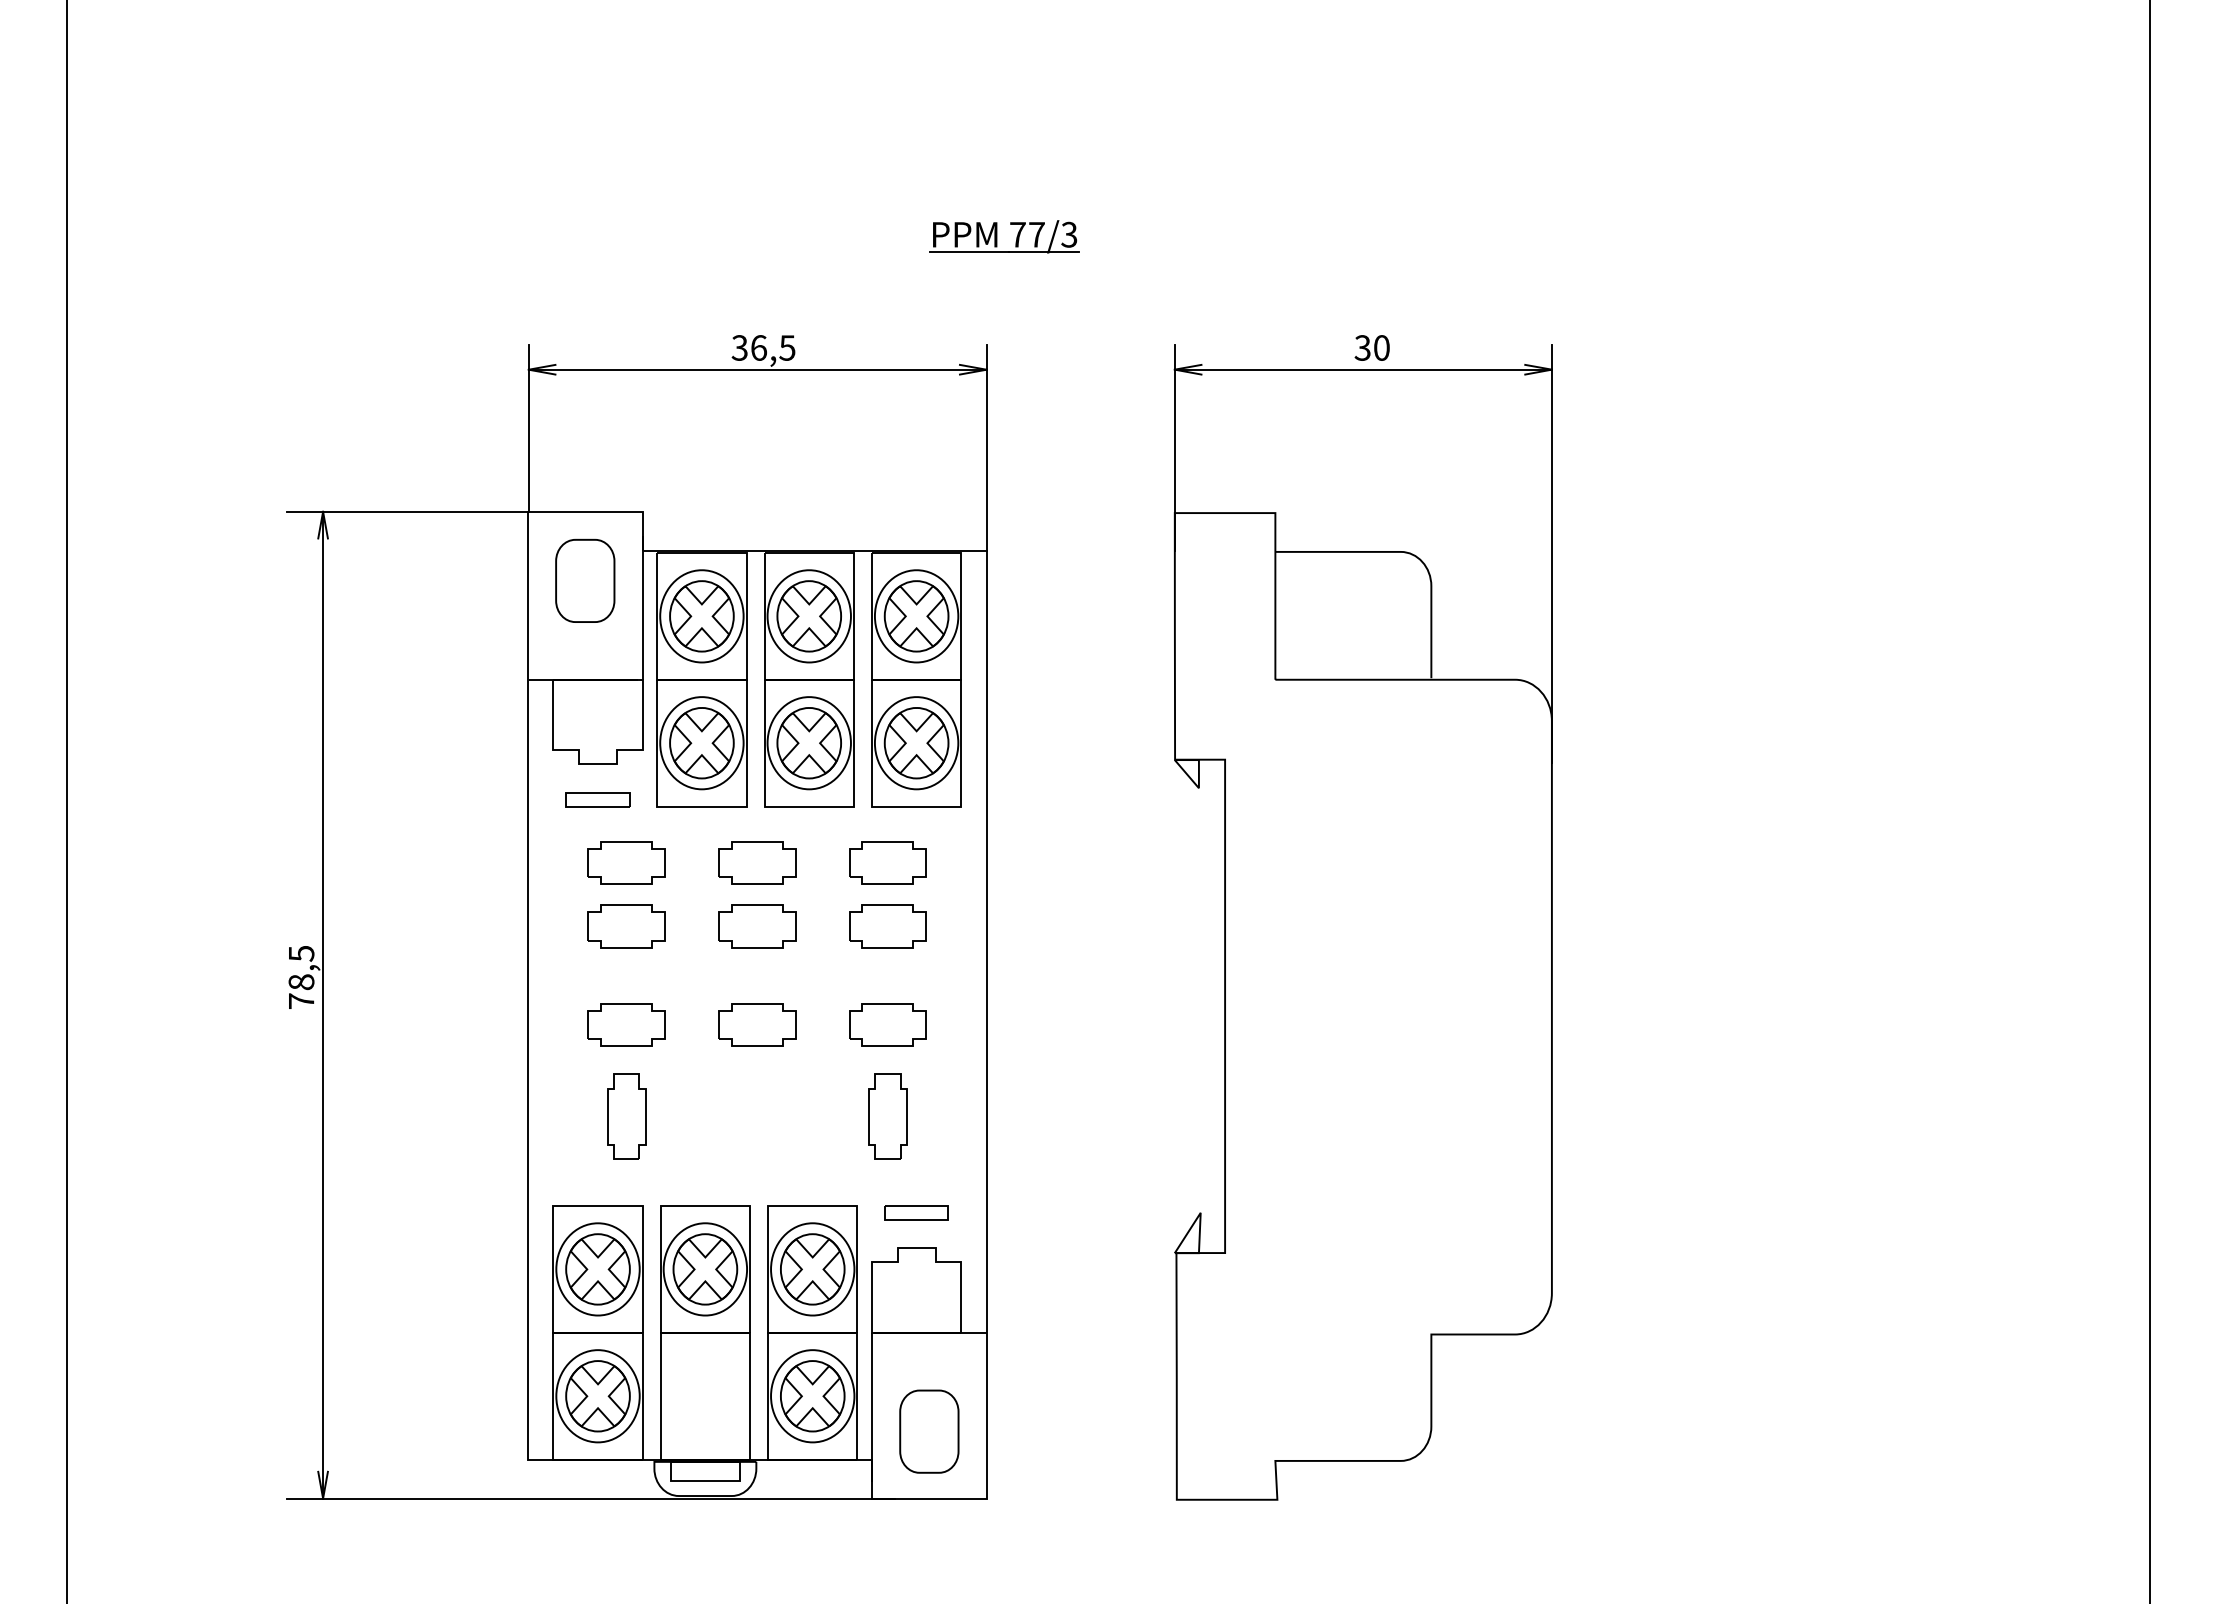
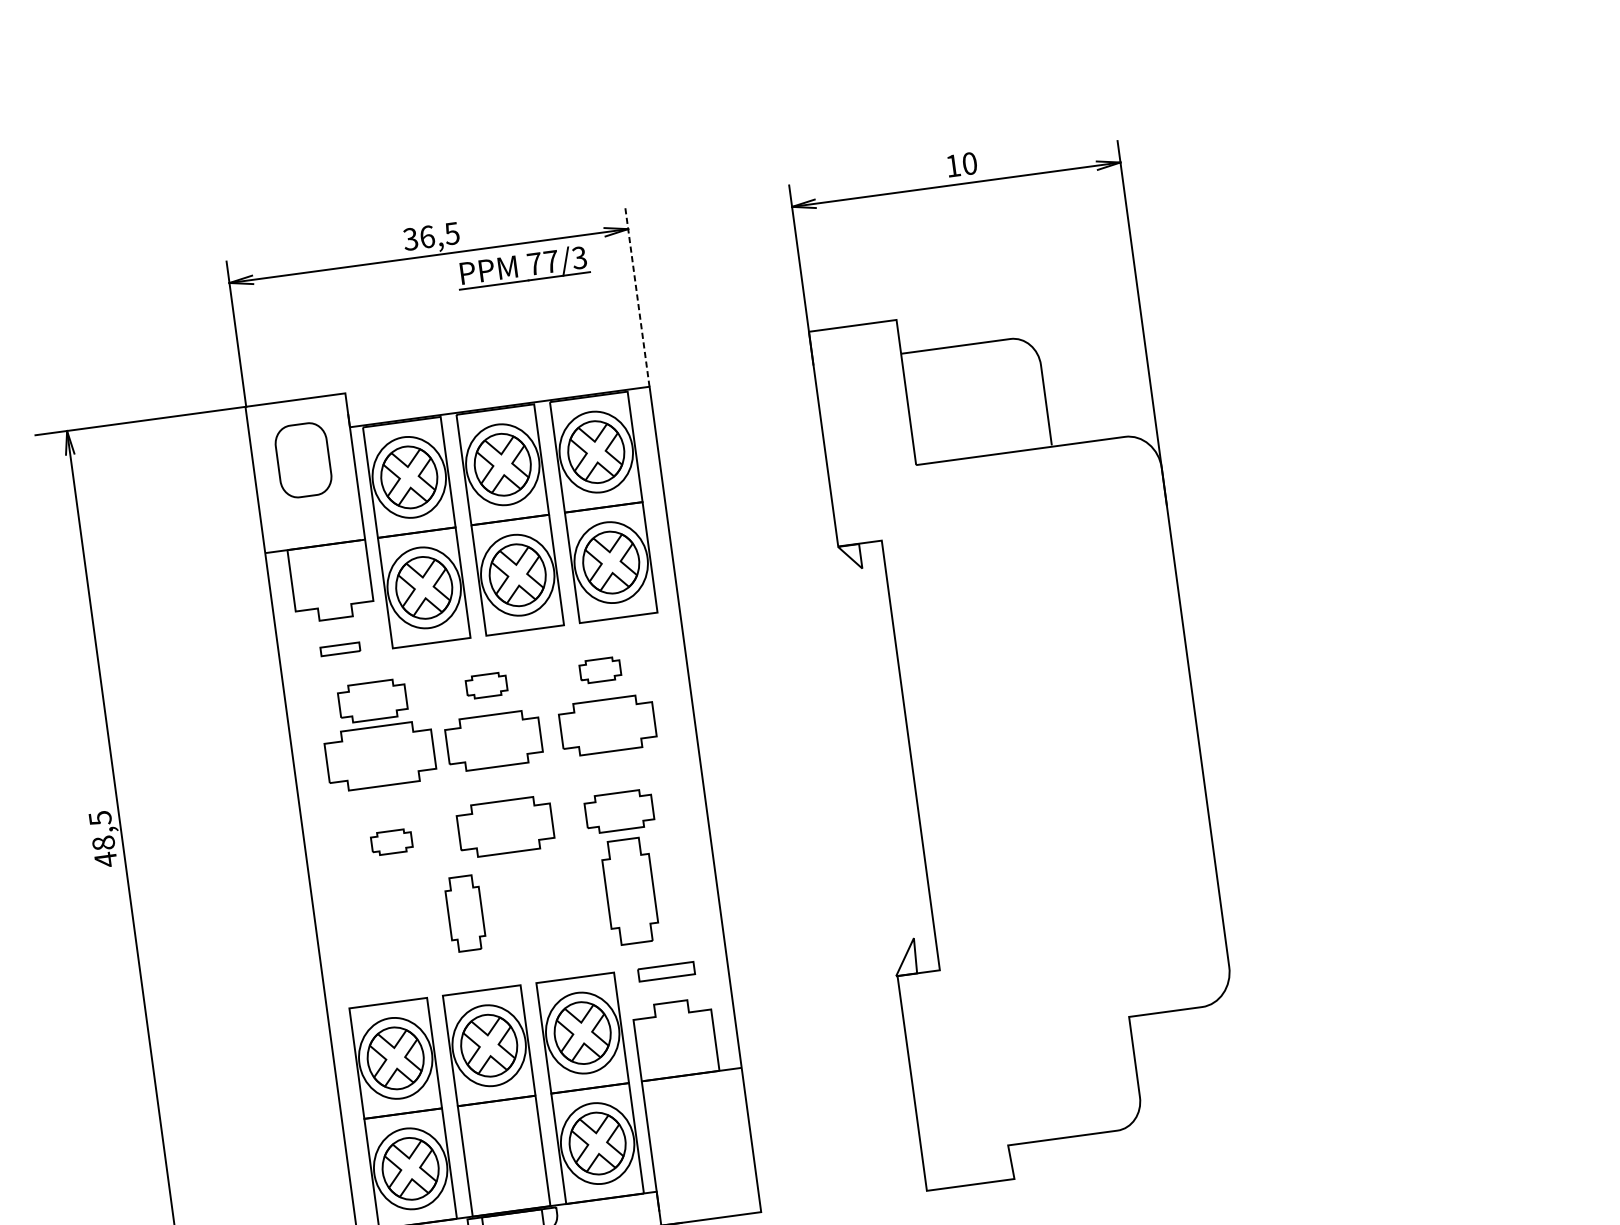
part: (997, 236) -> (517, 267), moved
text: (1362, 347) -> (952, 165), 30 -> 10
line: (986, 447) -> (637, 296), solid -> dashed
part: (597, 799) -> (339, 649), size x0.7
part: (757, 862) -> (486, 685), size x0.6
part: (887, 862) -> (599, 669), size x0.6
part: (626, 926) -> (380, 756), size x1.6
part: (757, 926) -> (494, 740), size x1.4
part: (887, 926) -> (607, 725), size x1.4
text: (301, 1000) -> (105, 859), 78,5 -> 48,5
part: (626, 1024) -> (391, 841), size x0.6
part: (757, 1024) -> (505, 826), size x1.4
part: (626, 1116) -> (465, 913), moved
part: (887, 1116) -> (629, 891), size x1.4
part: (929, 1431) -> (703, 1160), removed

